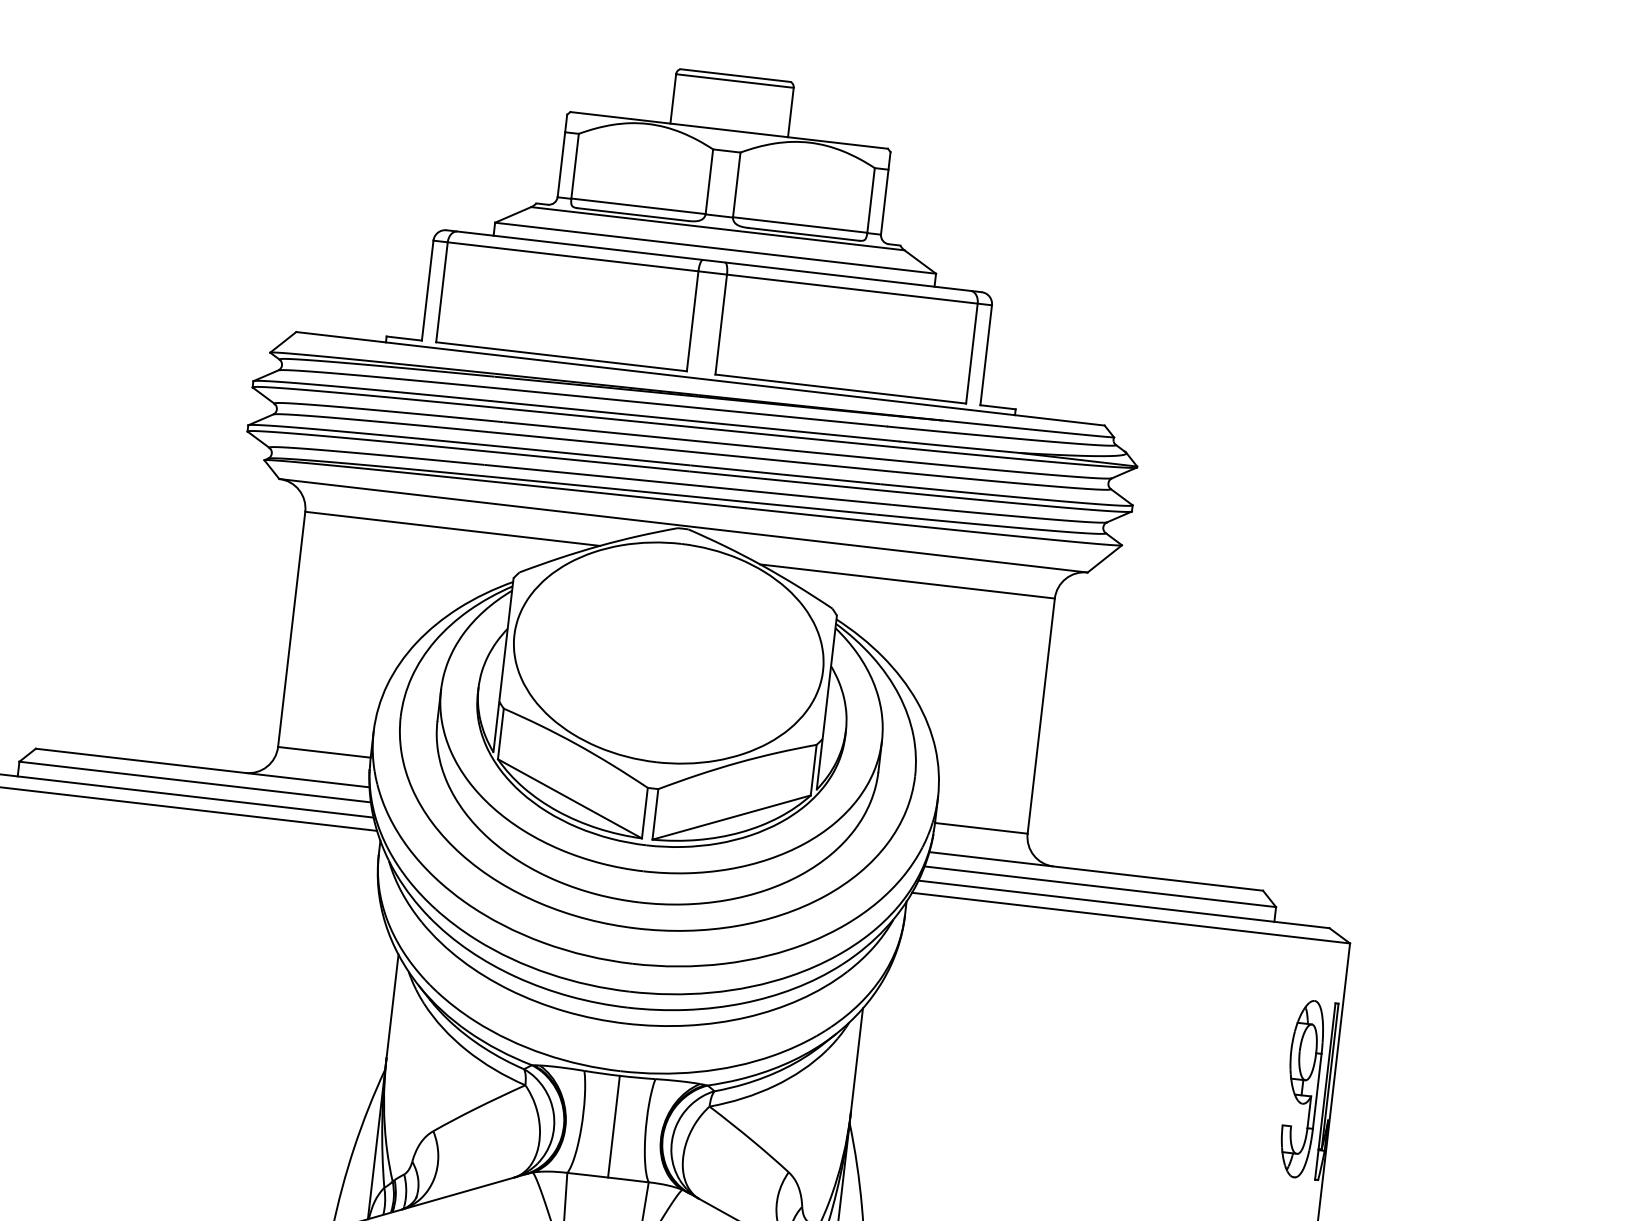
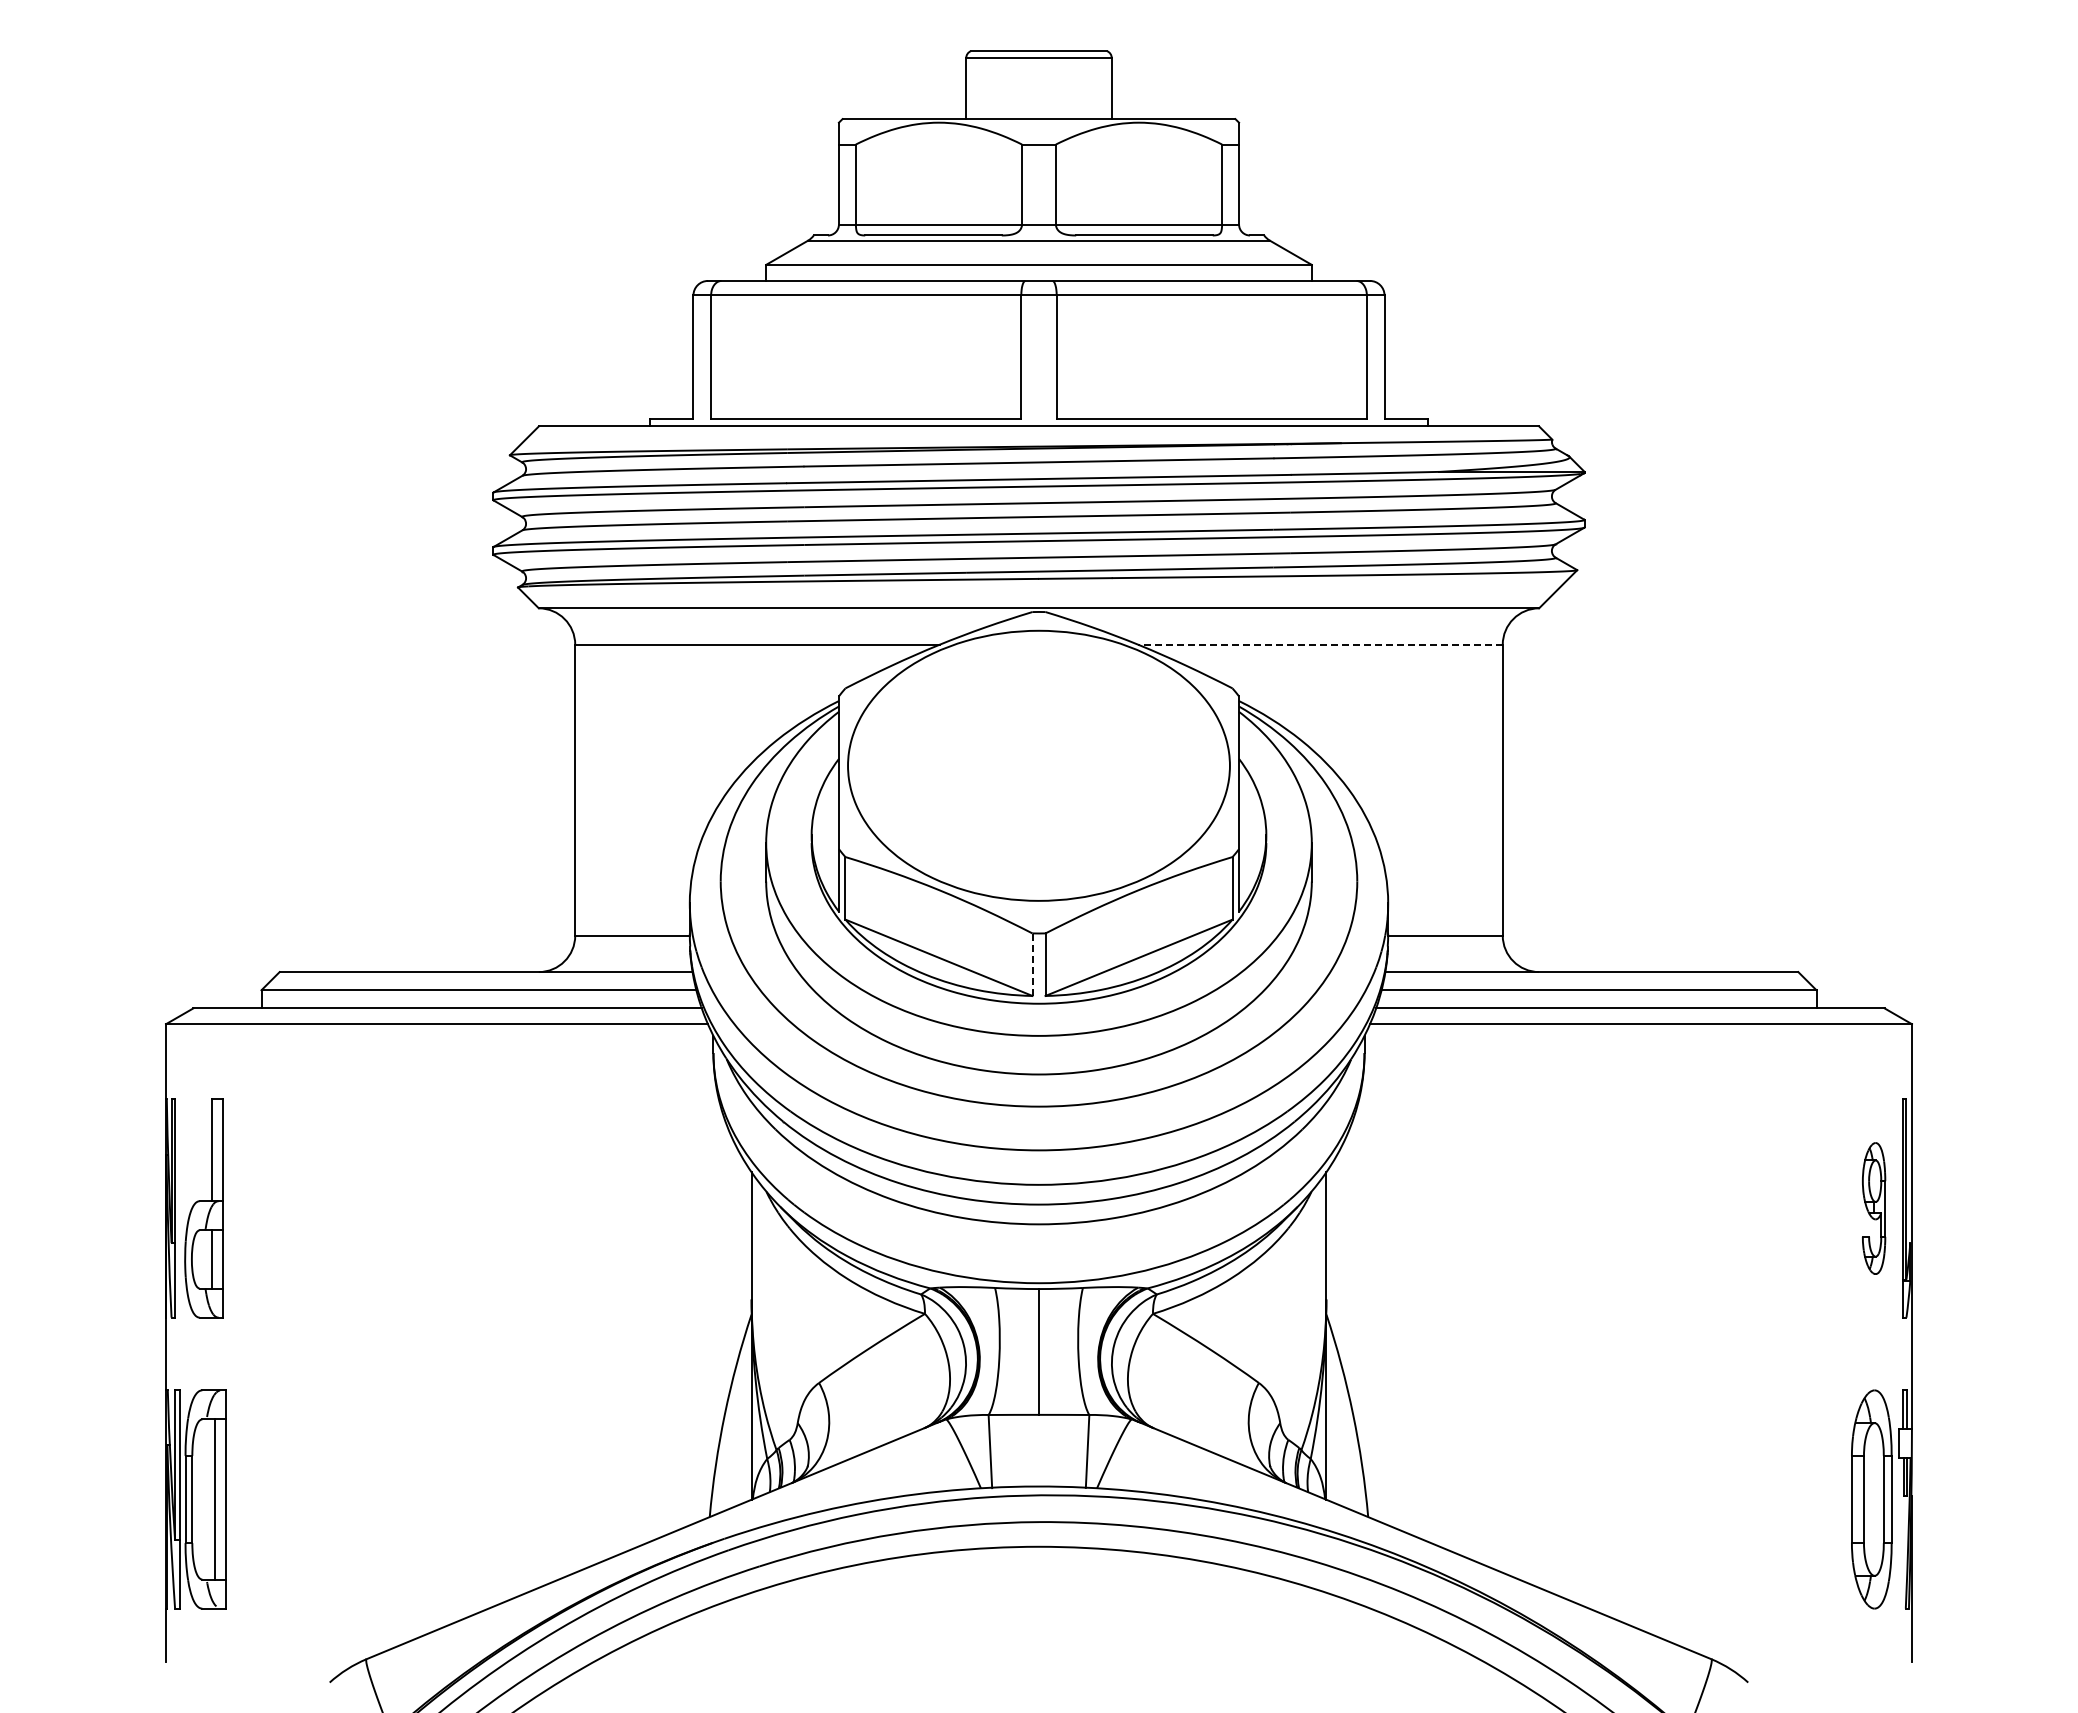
line: (906, 581) -> (1319, 644), solid -> dashed
line: (644, 812) -> (1032, 964), solid -> dashed
part: (1301, 1088) -> (1873, 1208), size x0.6

